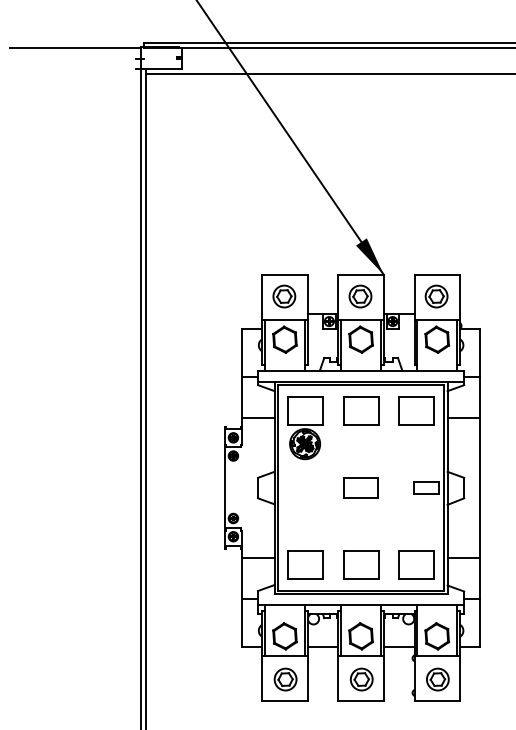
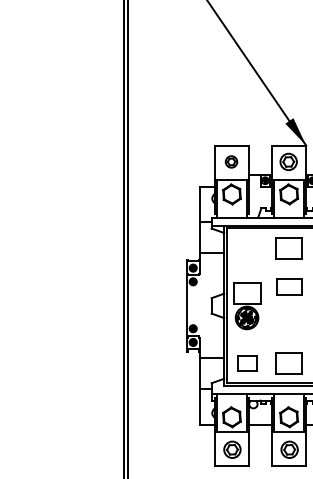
part: (284, 296) -> (231, 161), size x0.7
part: (305, 428) -> (247, 306), moved
part: (360, 487) -> (288, 286), moved
part: (305, 564) -> (247, 363), size x0.7

